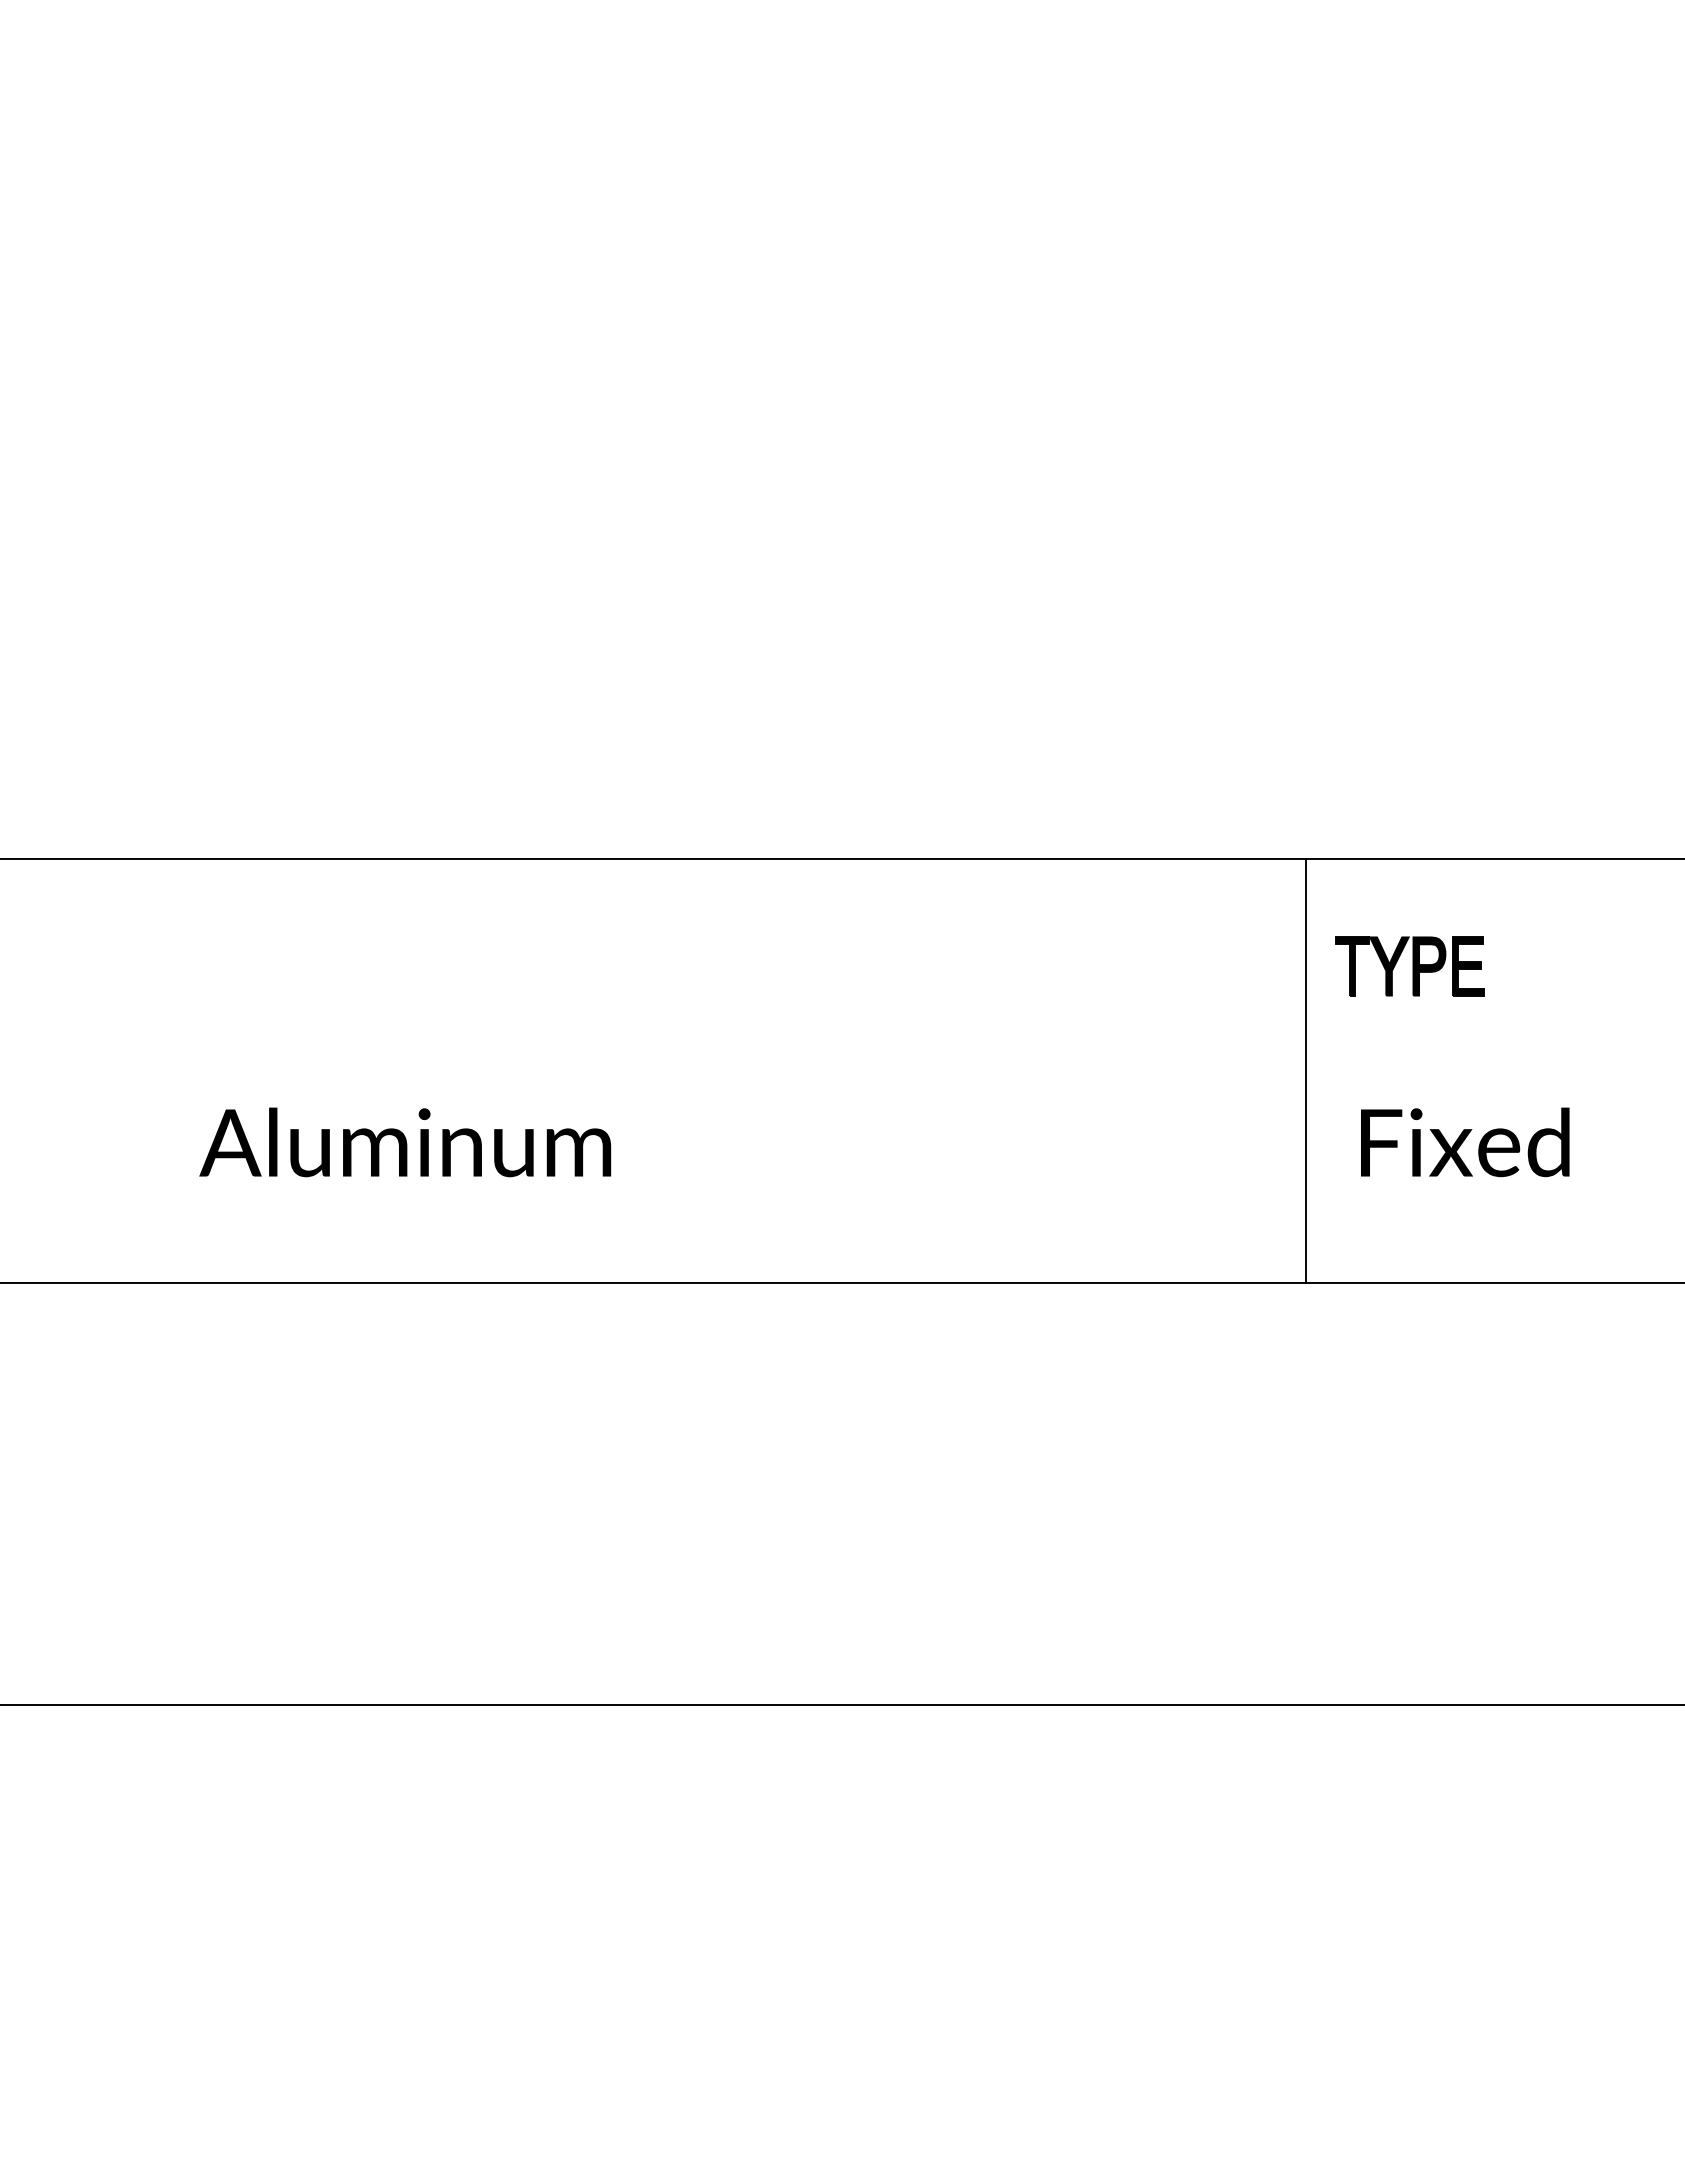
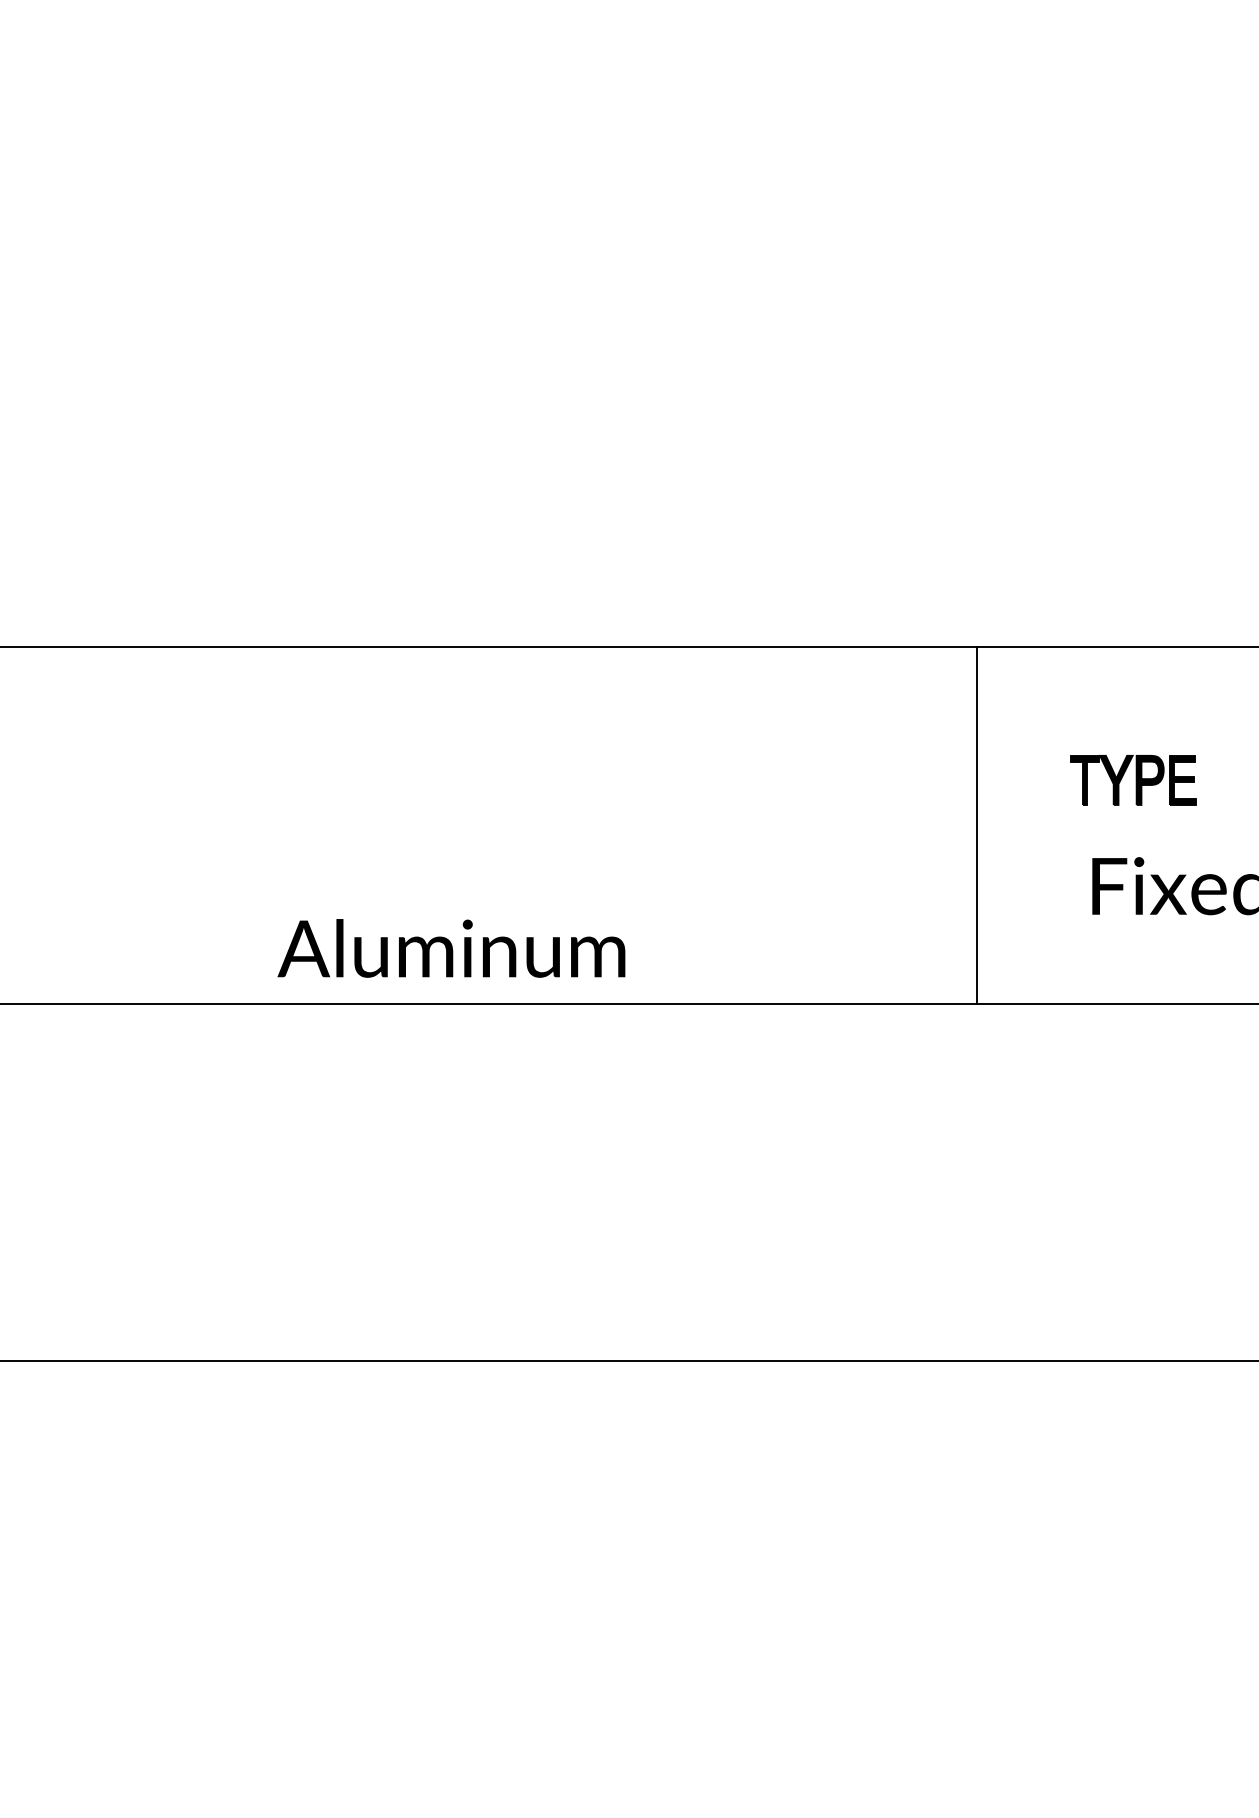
part: (1409, 966) -> (1133, 780), moved
line: (1306, 1070) -> (977, 825), moved
text: (405, 1142) -> (451, 948), moved

